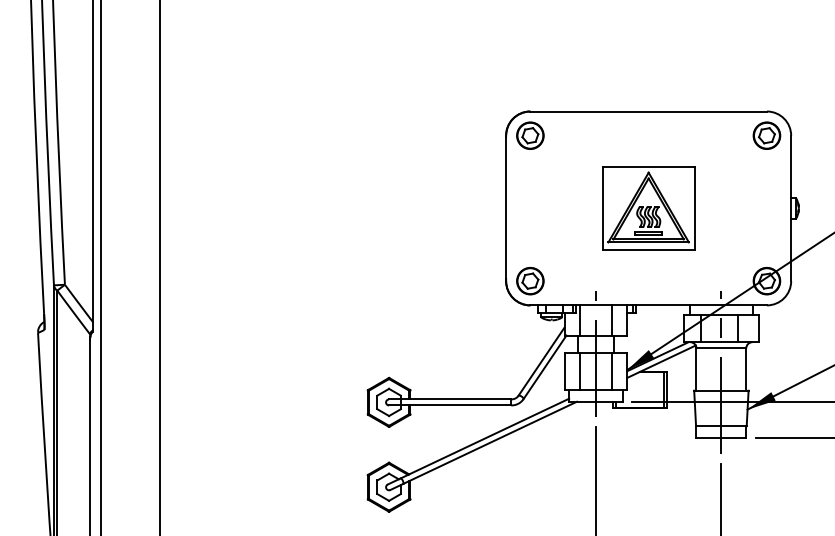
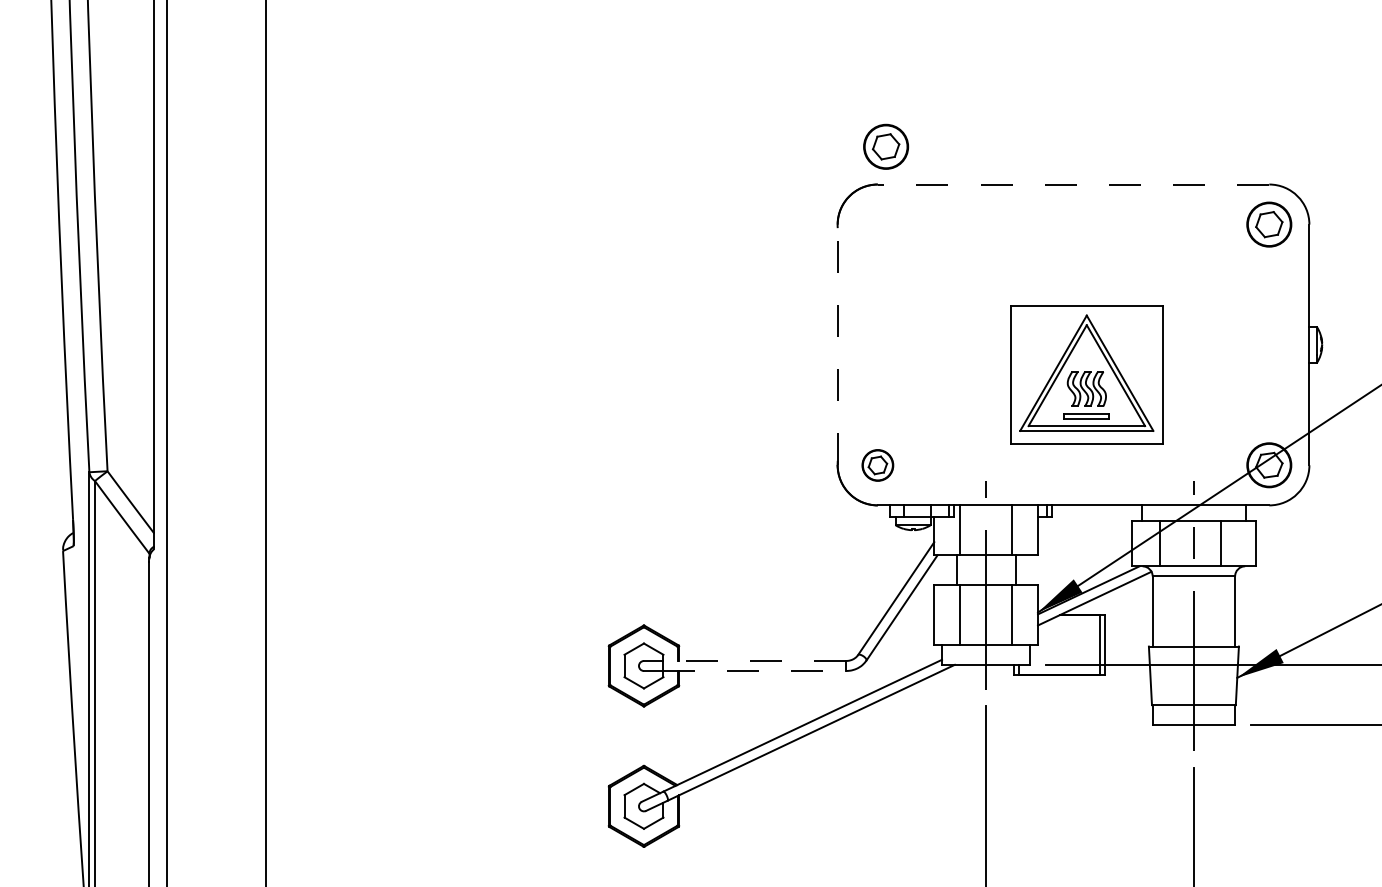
line: (648, 111) -> (1073, 184), solid -> dashed
part: (530, 135) -> (886, 146), moved
line: (506, 208) -> (838, 345), solid -> dashed
part: (648, 208) -> (1086, 374), moved
part: (530, 281) -> (878, 465), size x0.7
line: (455, 399) -> (753, 661), solid -> dashed
line: (456, 405) -> (755, 671), solid -> dashed

